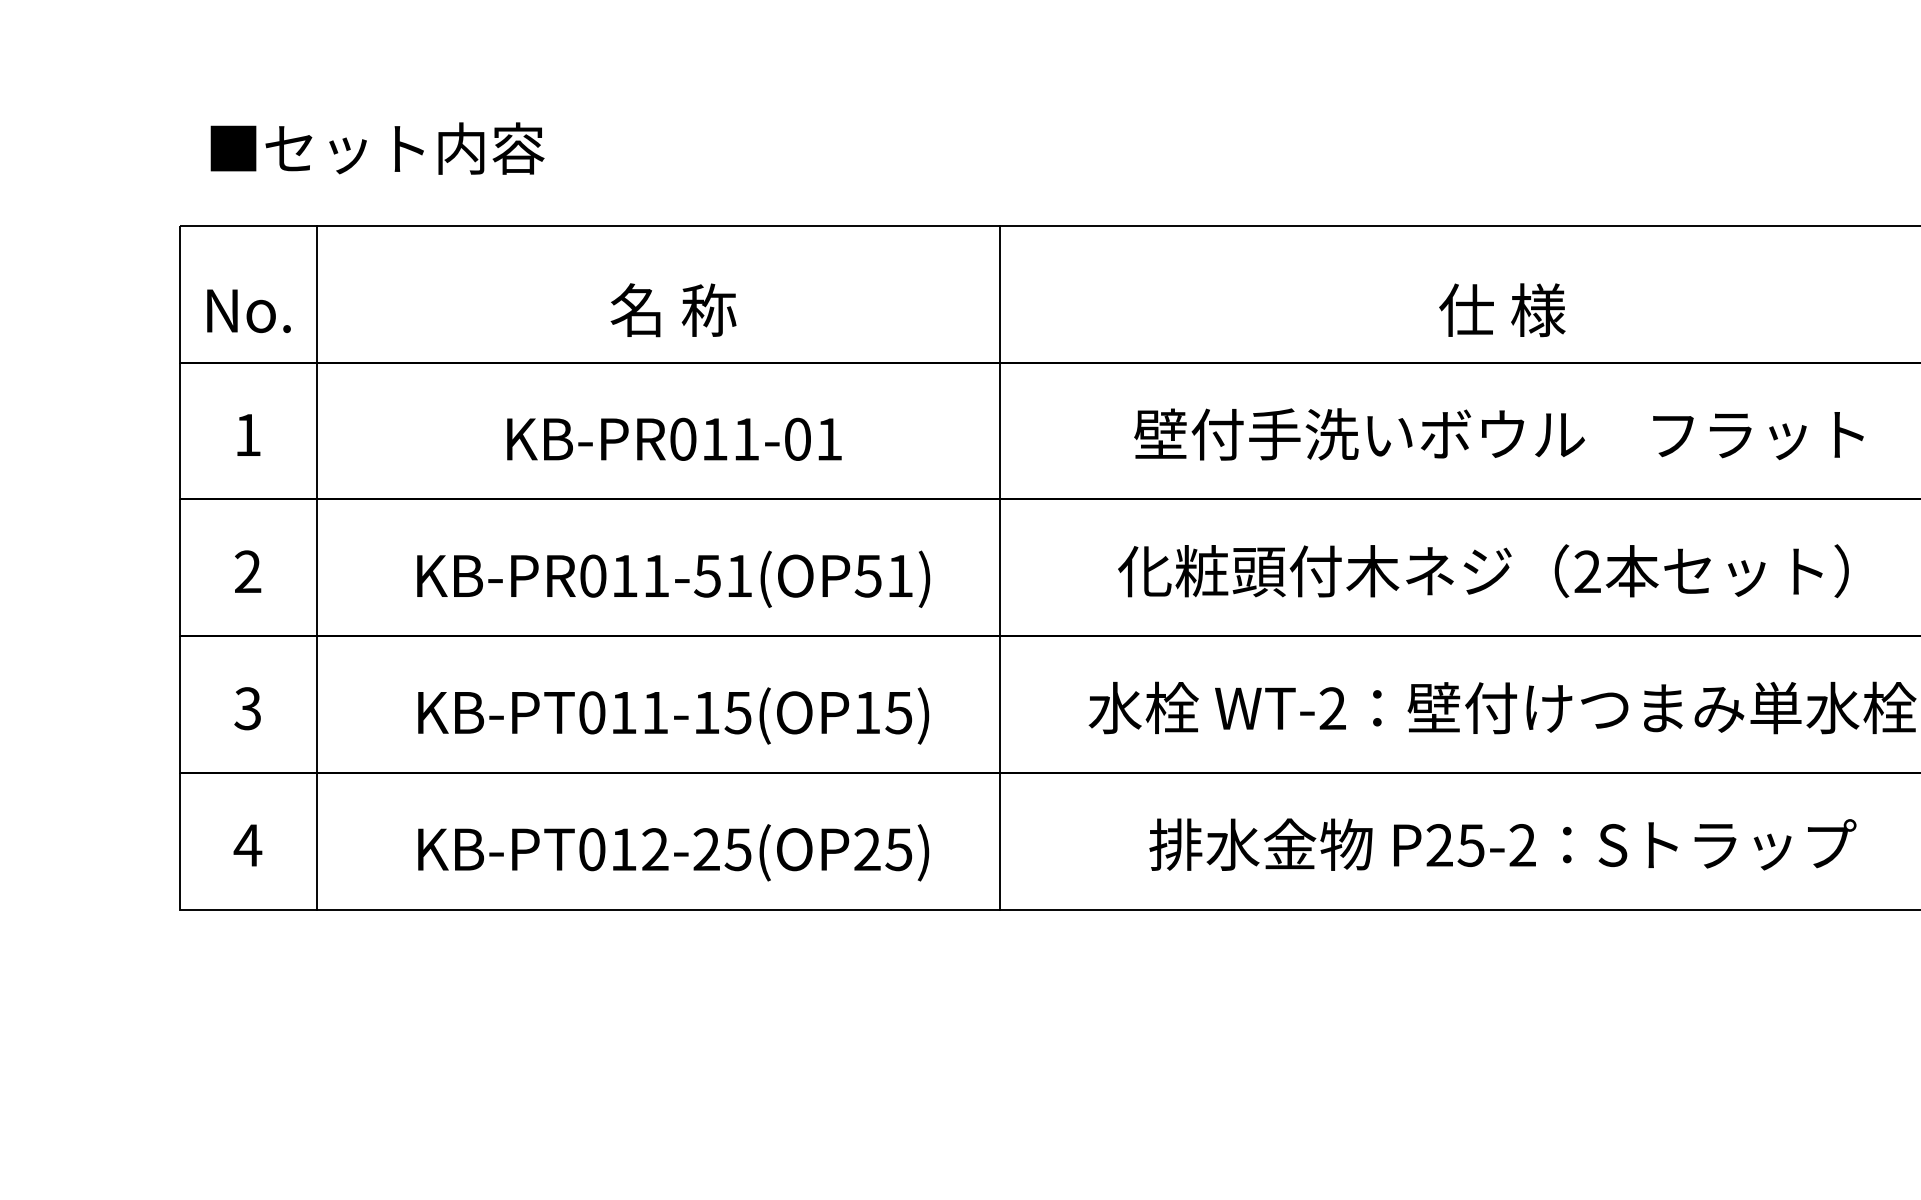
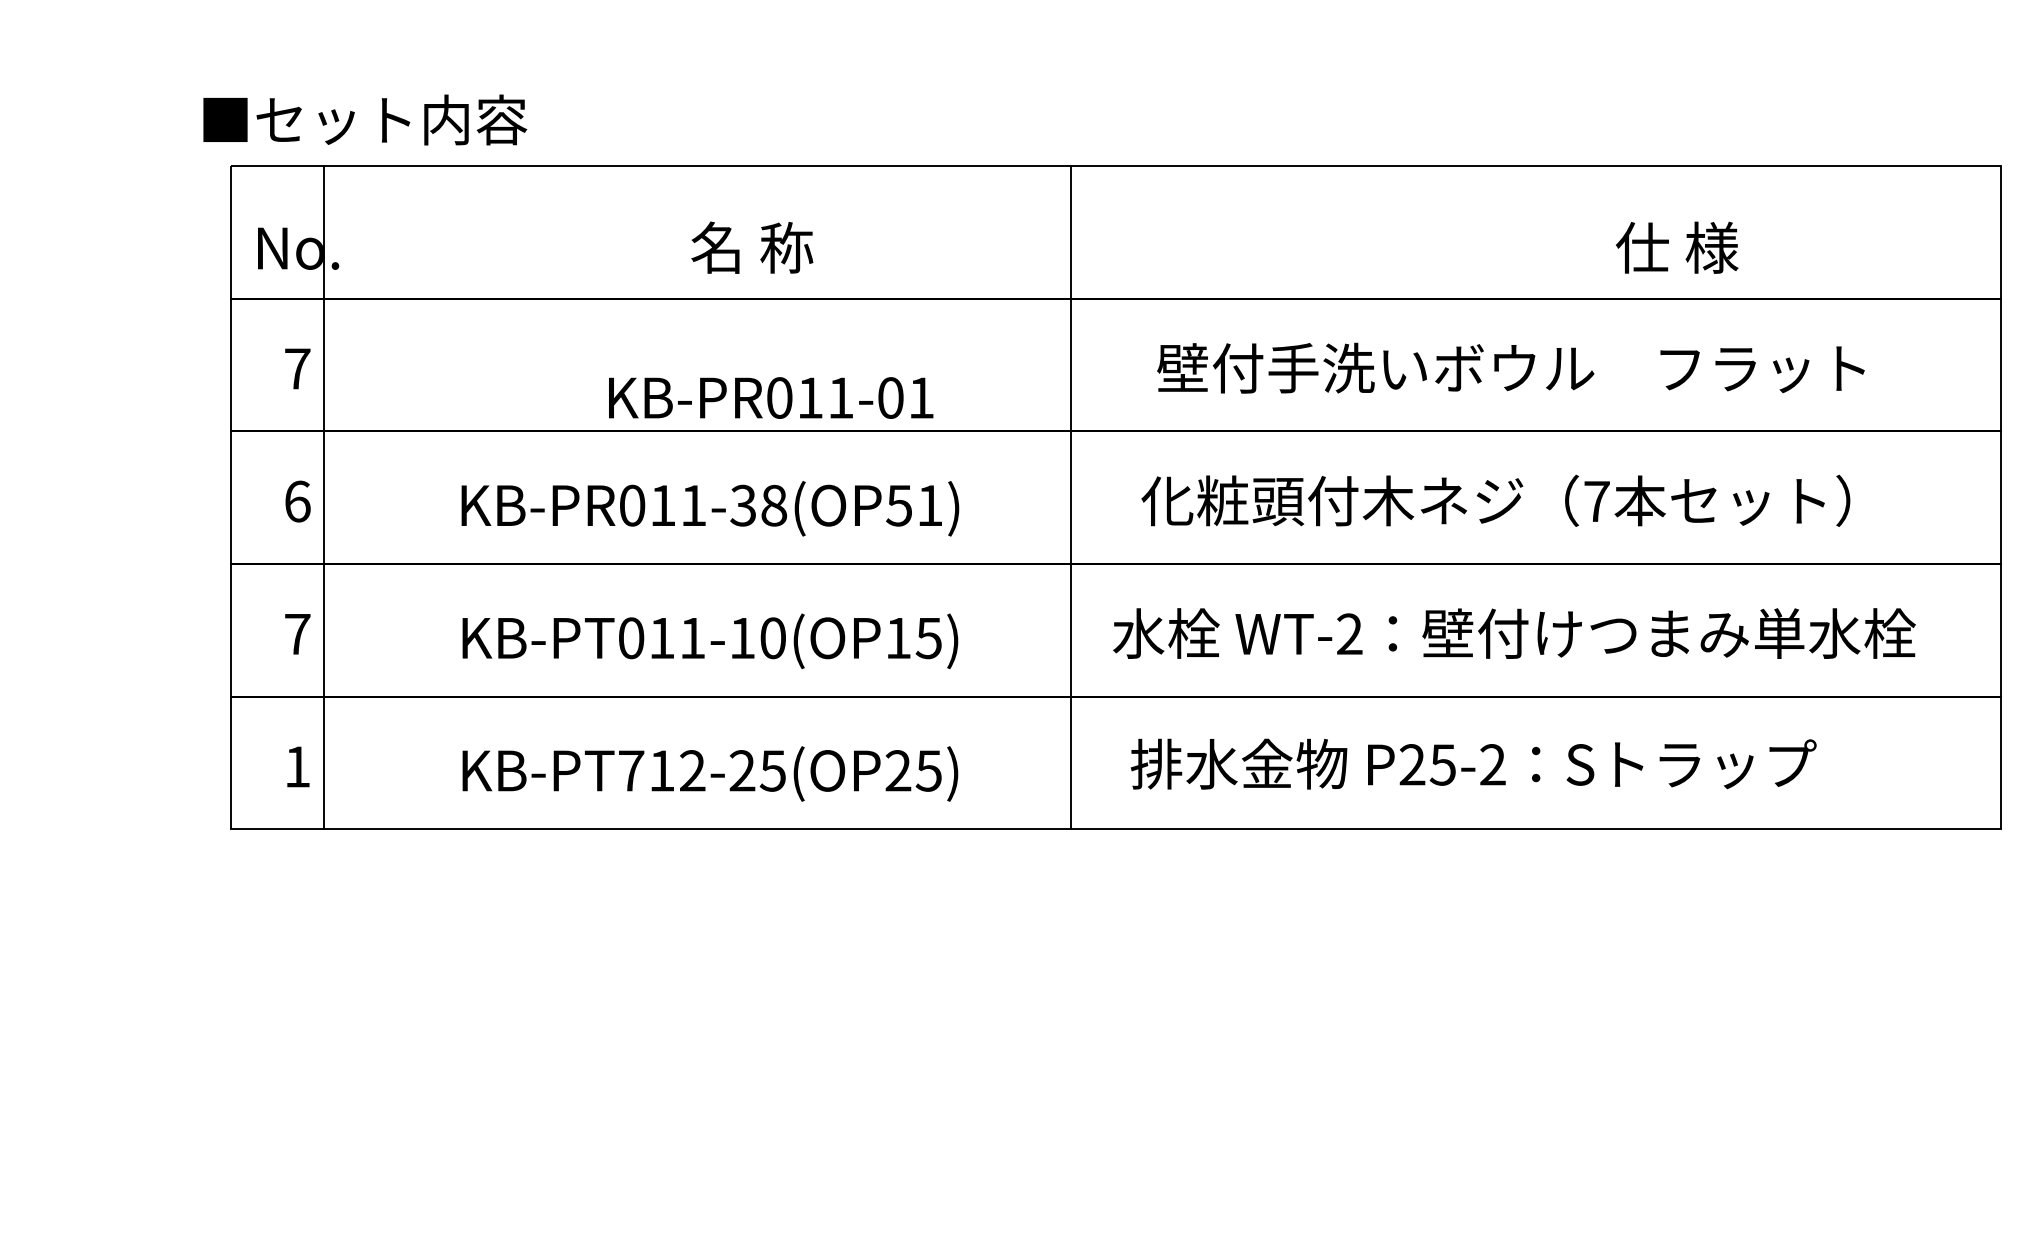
text: (377, 148) -> (365, 119), moved
text: (673, 309) -> (752, 247), moved
text: (1502, 309) -> (1677, 247), moved
text: (247, 434) -> (297, 368), 1 -> 7
text: (674, 438) -> (771, 397), moved
line: (317, 567) -> (324, 497), moved
line: (1000, 567) -> (1071, 497), moved
text: (1587, 570) -> (1596, 500), 2 -> 7
text: (247, 571) -> (297, 501), 2 -> 6
text: (723, 575) -> (758, 505), KB-PR011-51(OP51) -> KB-PR011-38(OP51)
text: (247, 708) -> (297, 634), 3 -> 7
text: (737, 713) -> (772, 638), KB-PT011-15(OP15) -> KB-PT011-10(OP15)
text: (1502, 844) -> (1473, 763), moved
text: (247, 845) -> (297, 766), 4 -> 1
text: (592, 849) -> (631, 770), KB-PT012-25(OP25) -> KB-PT712-25(OP25)

